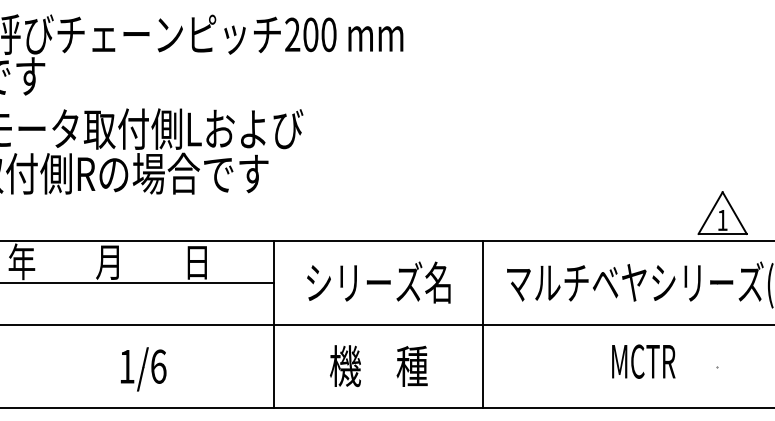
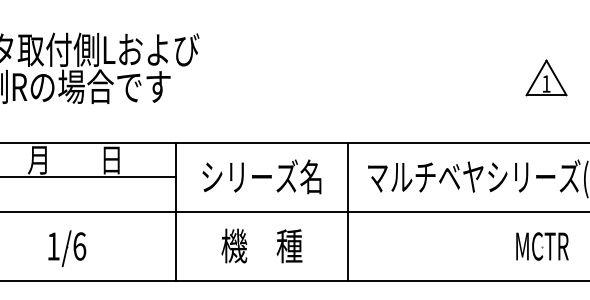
part: (722, 212) -> (546, 77), moved
text: (643, 361) -> (542, 246), moved

